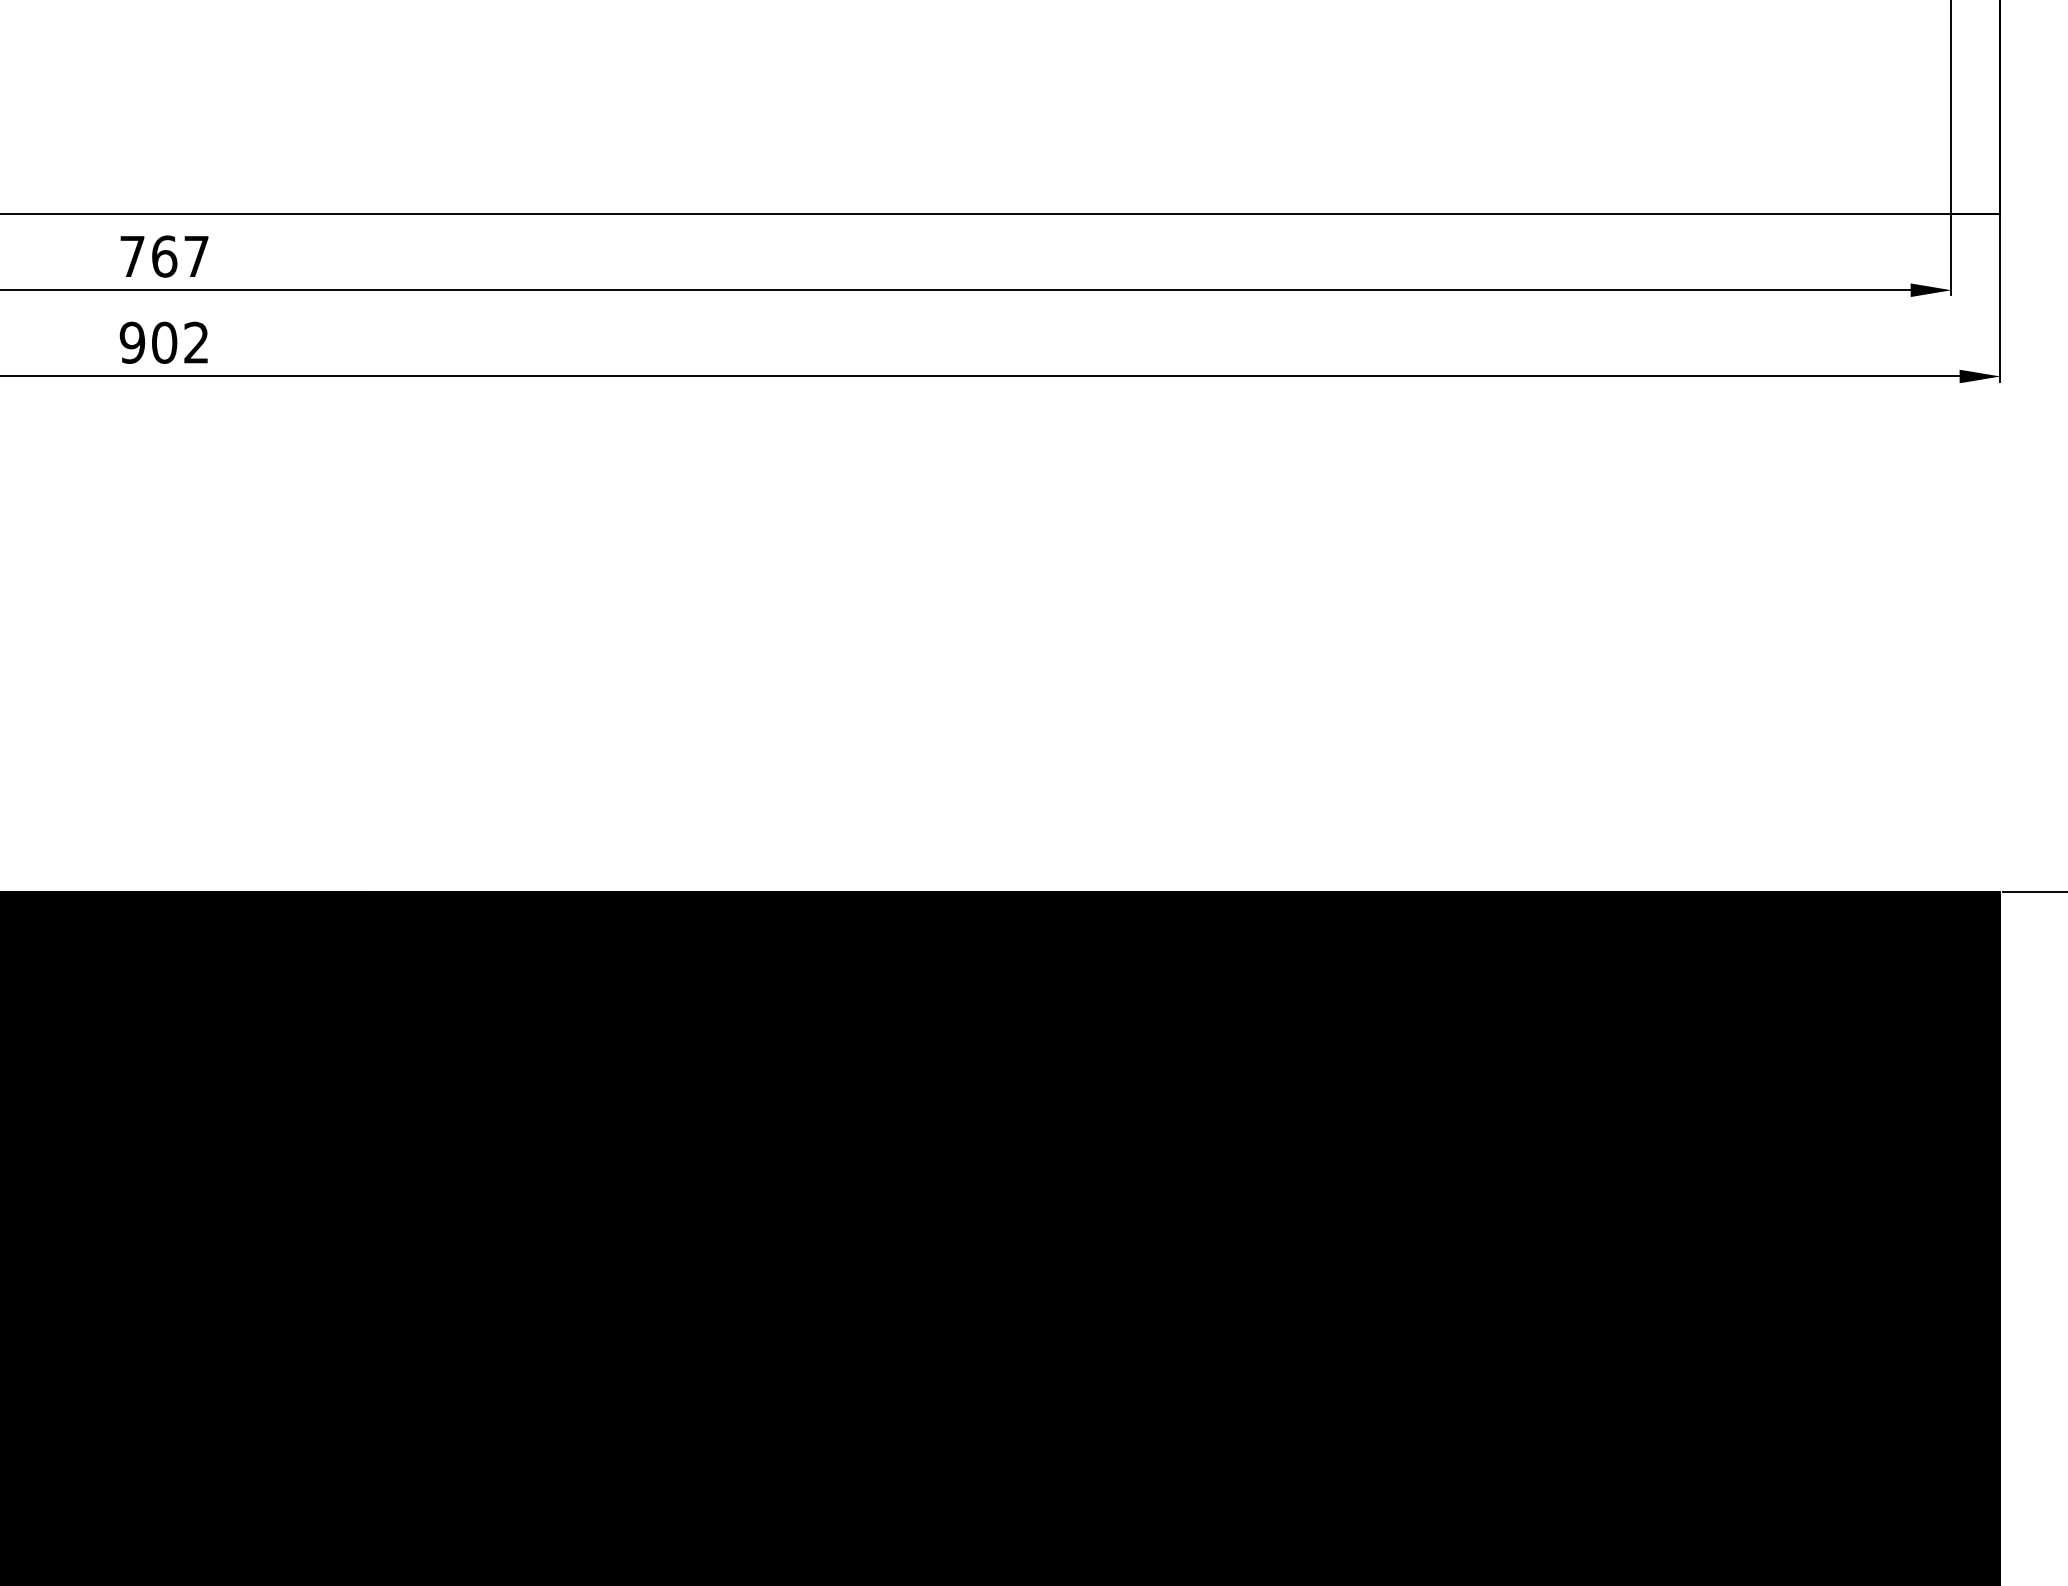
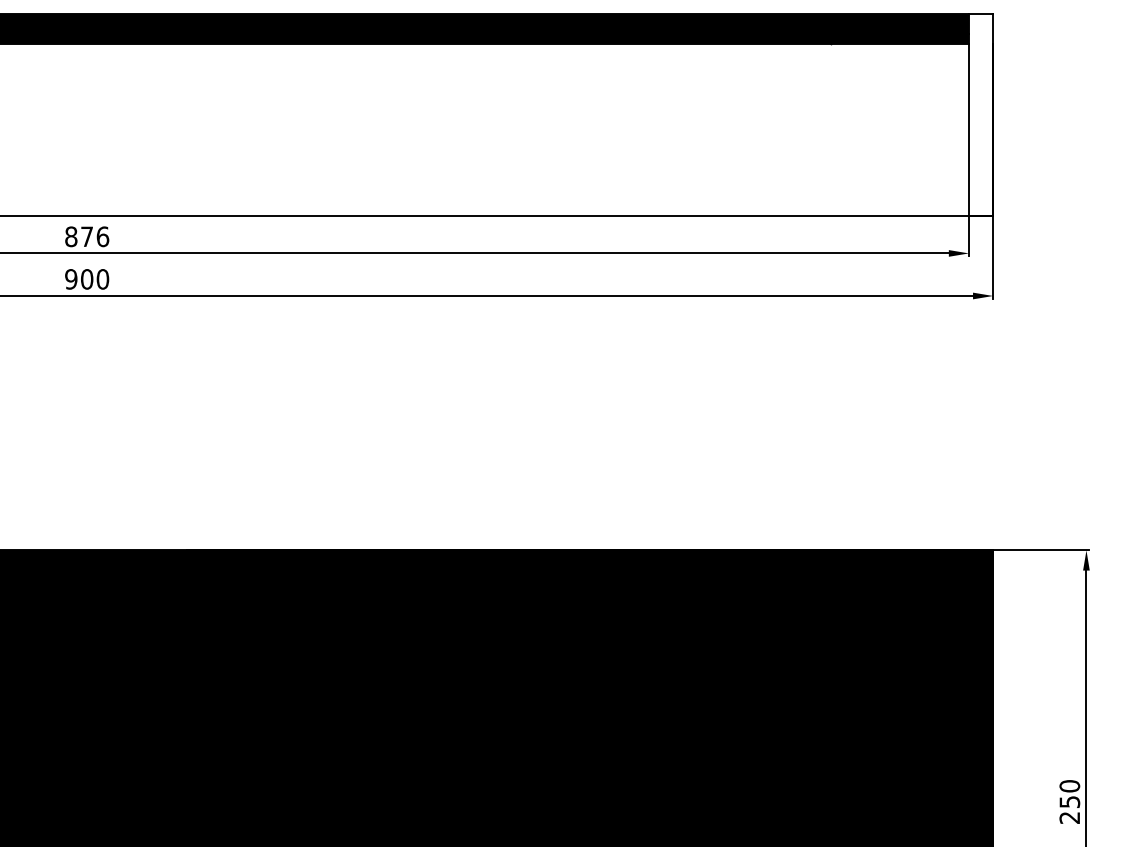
text: (165, 255) -> (87, 236), 767 -> 876
text: (195, 343) -> (102, 279), 902 -> 900

